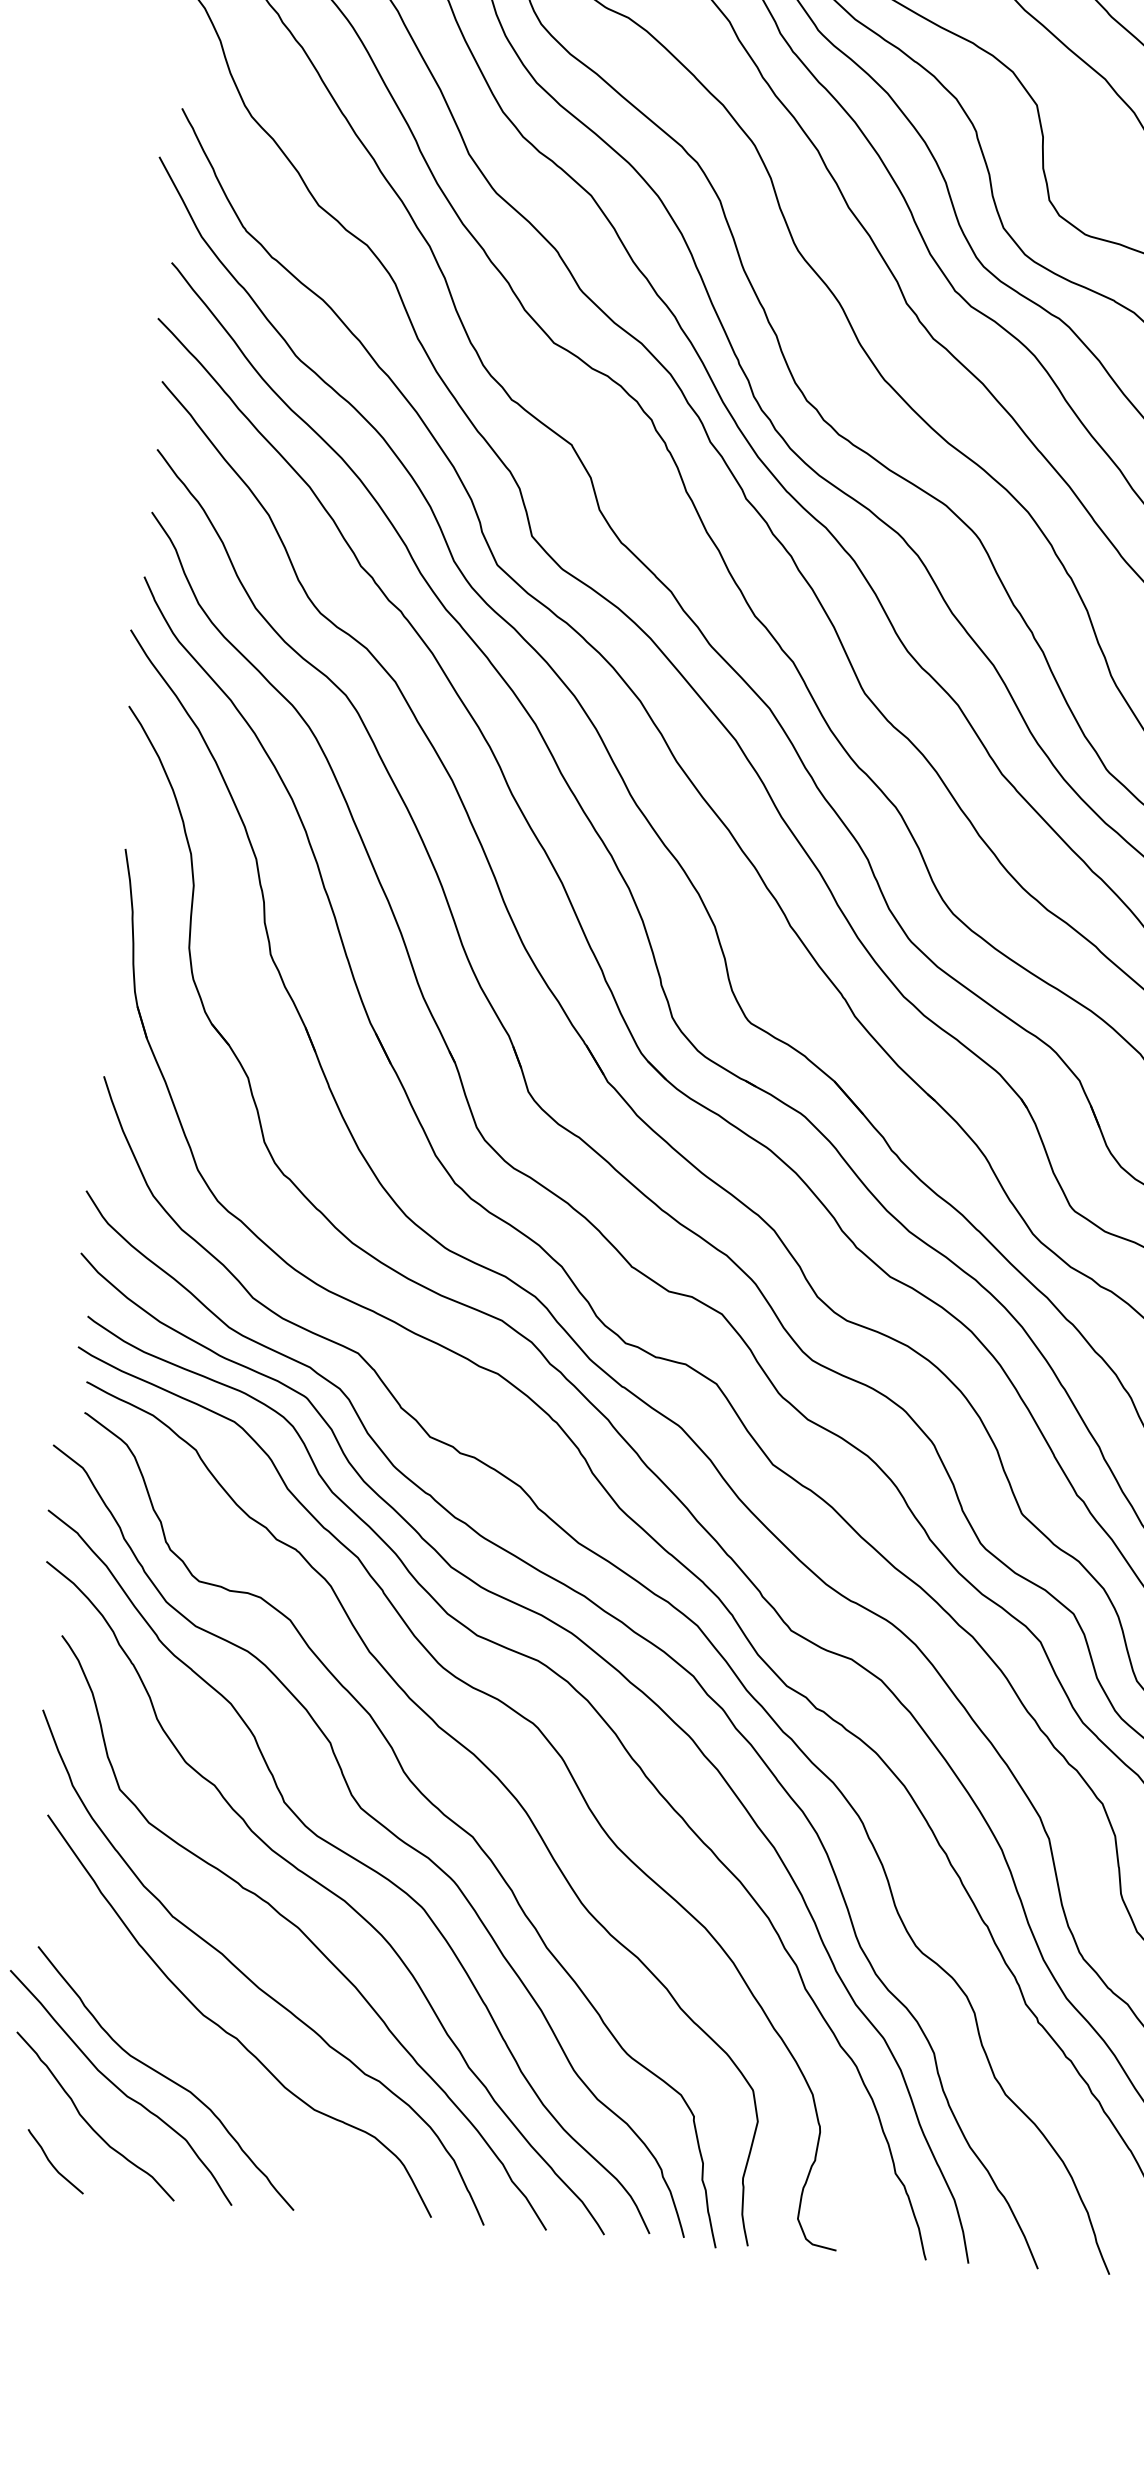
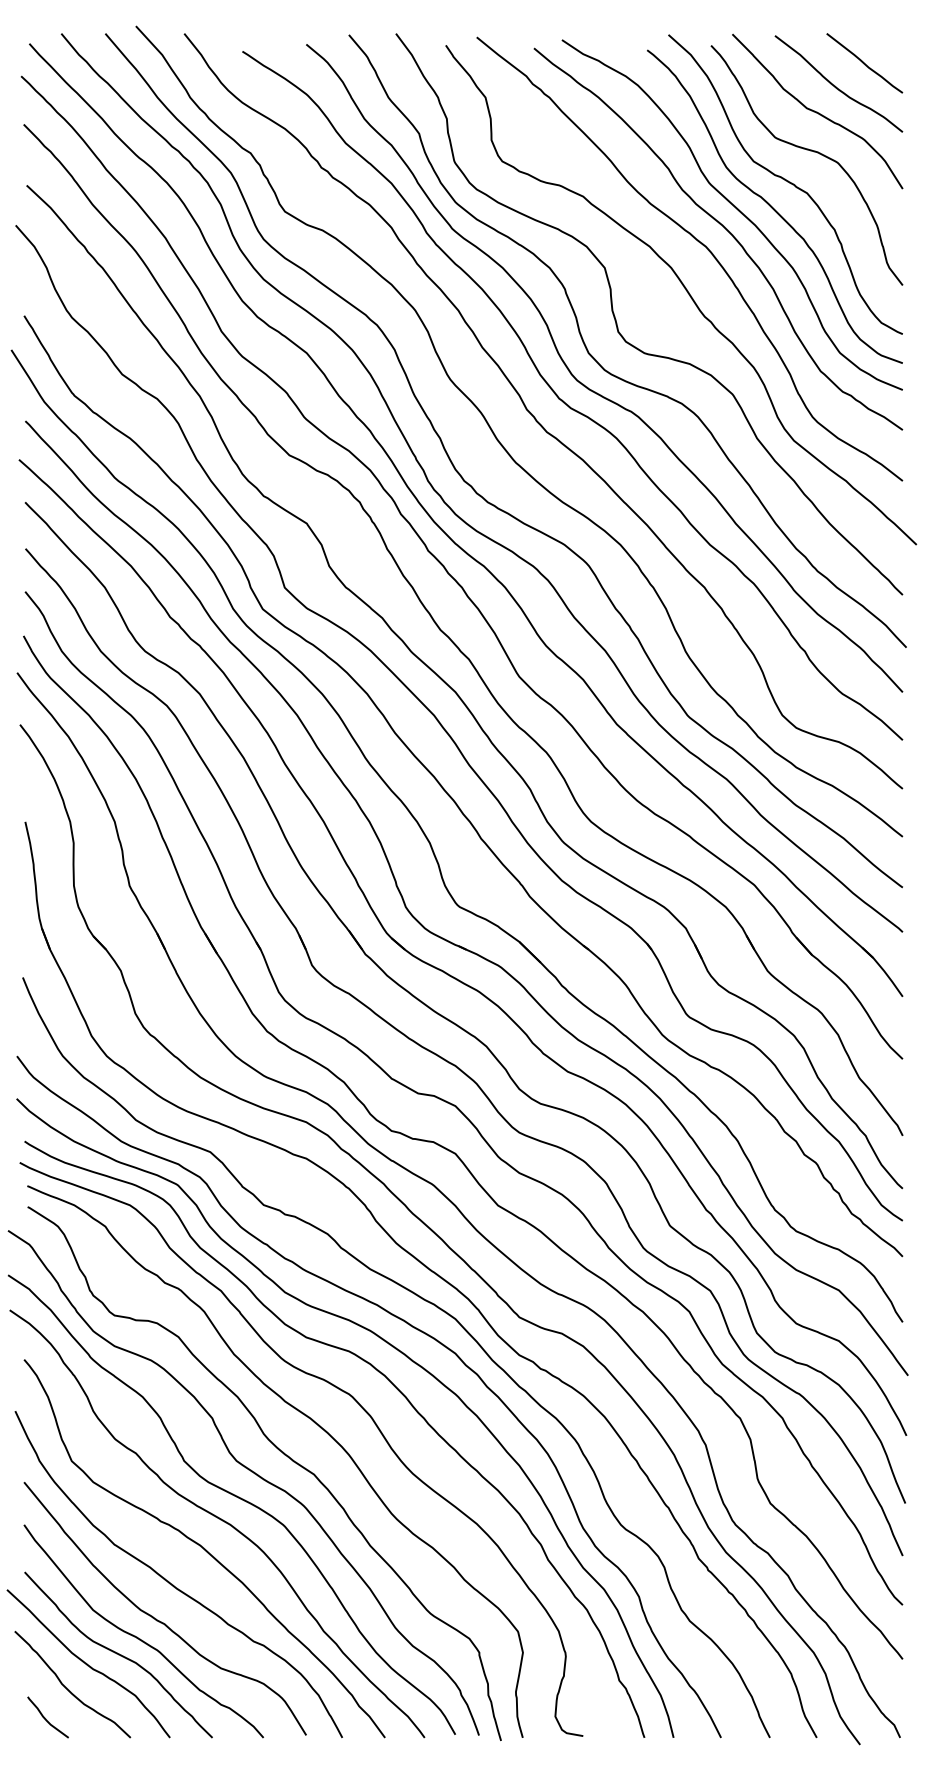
curve: (199, 2056) -> (140, 1638), added

